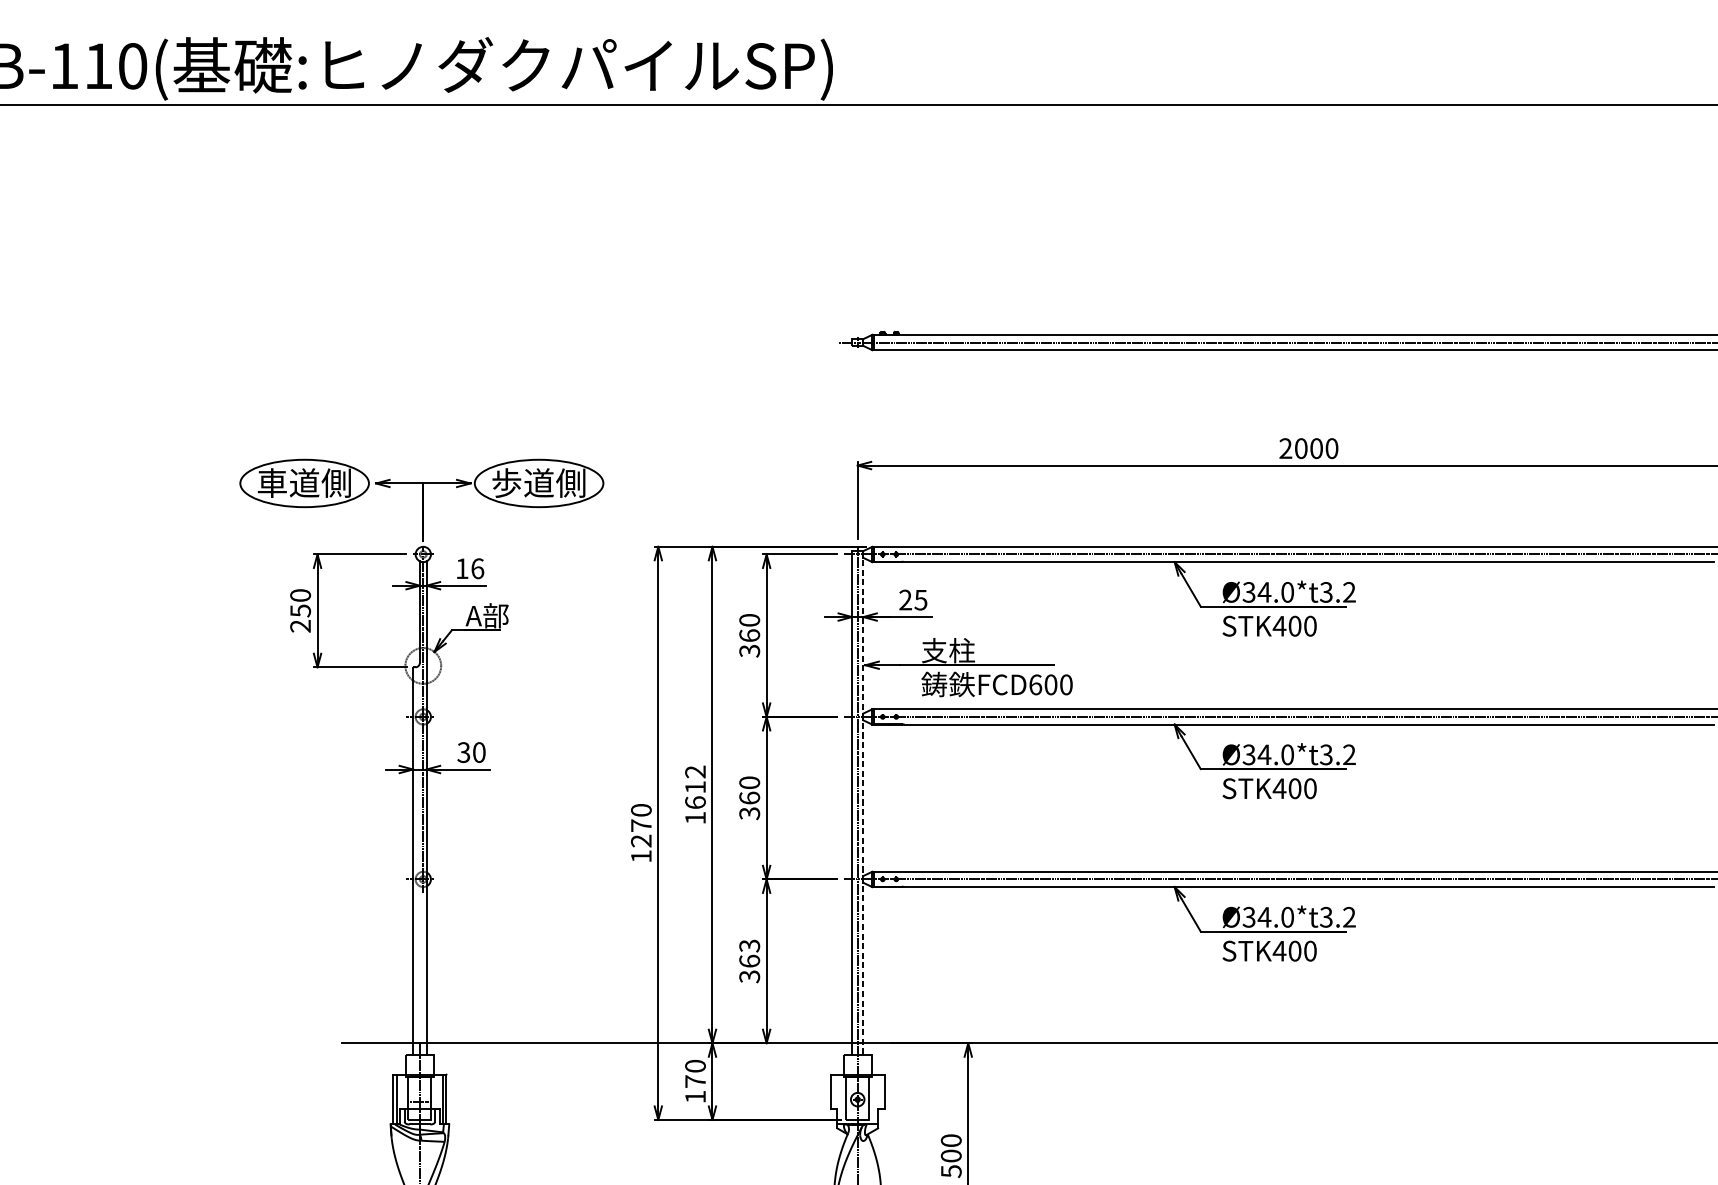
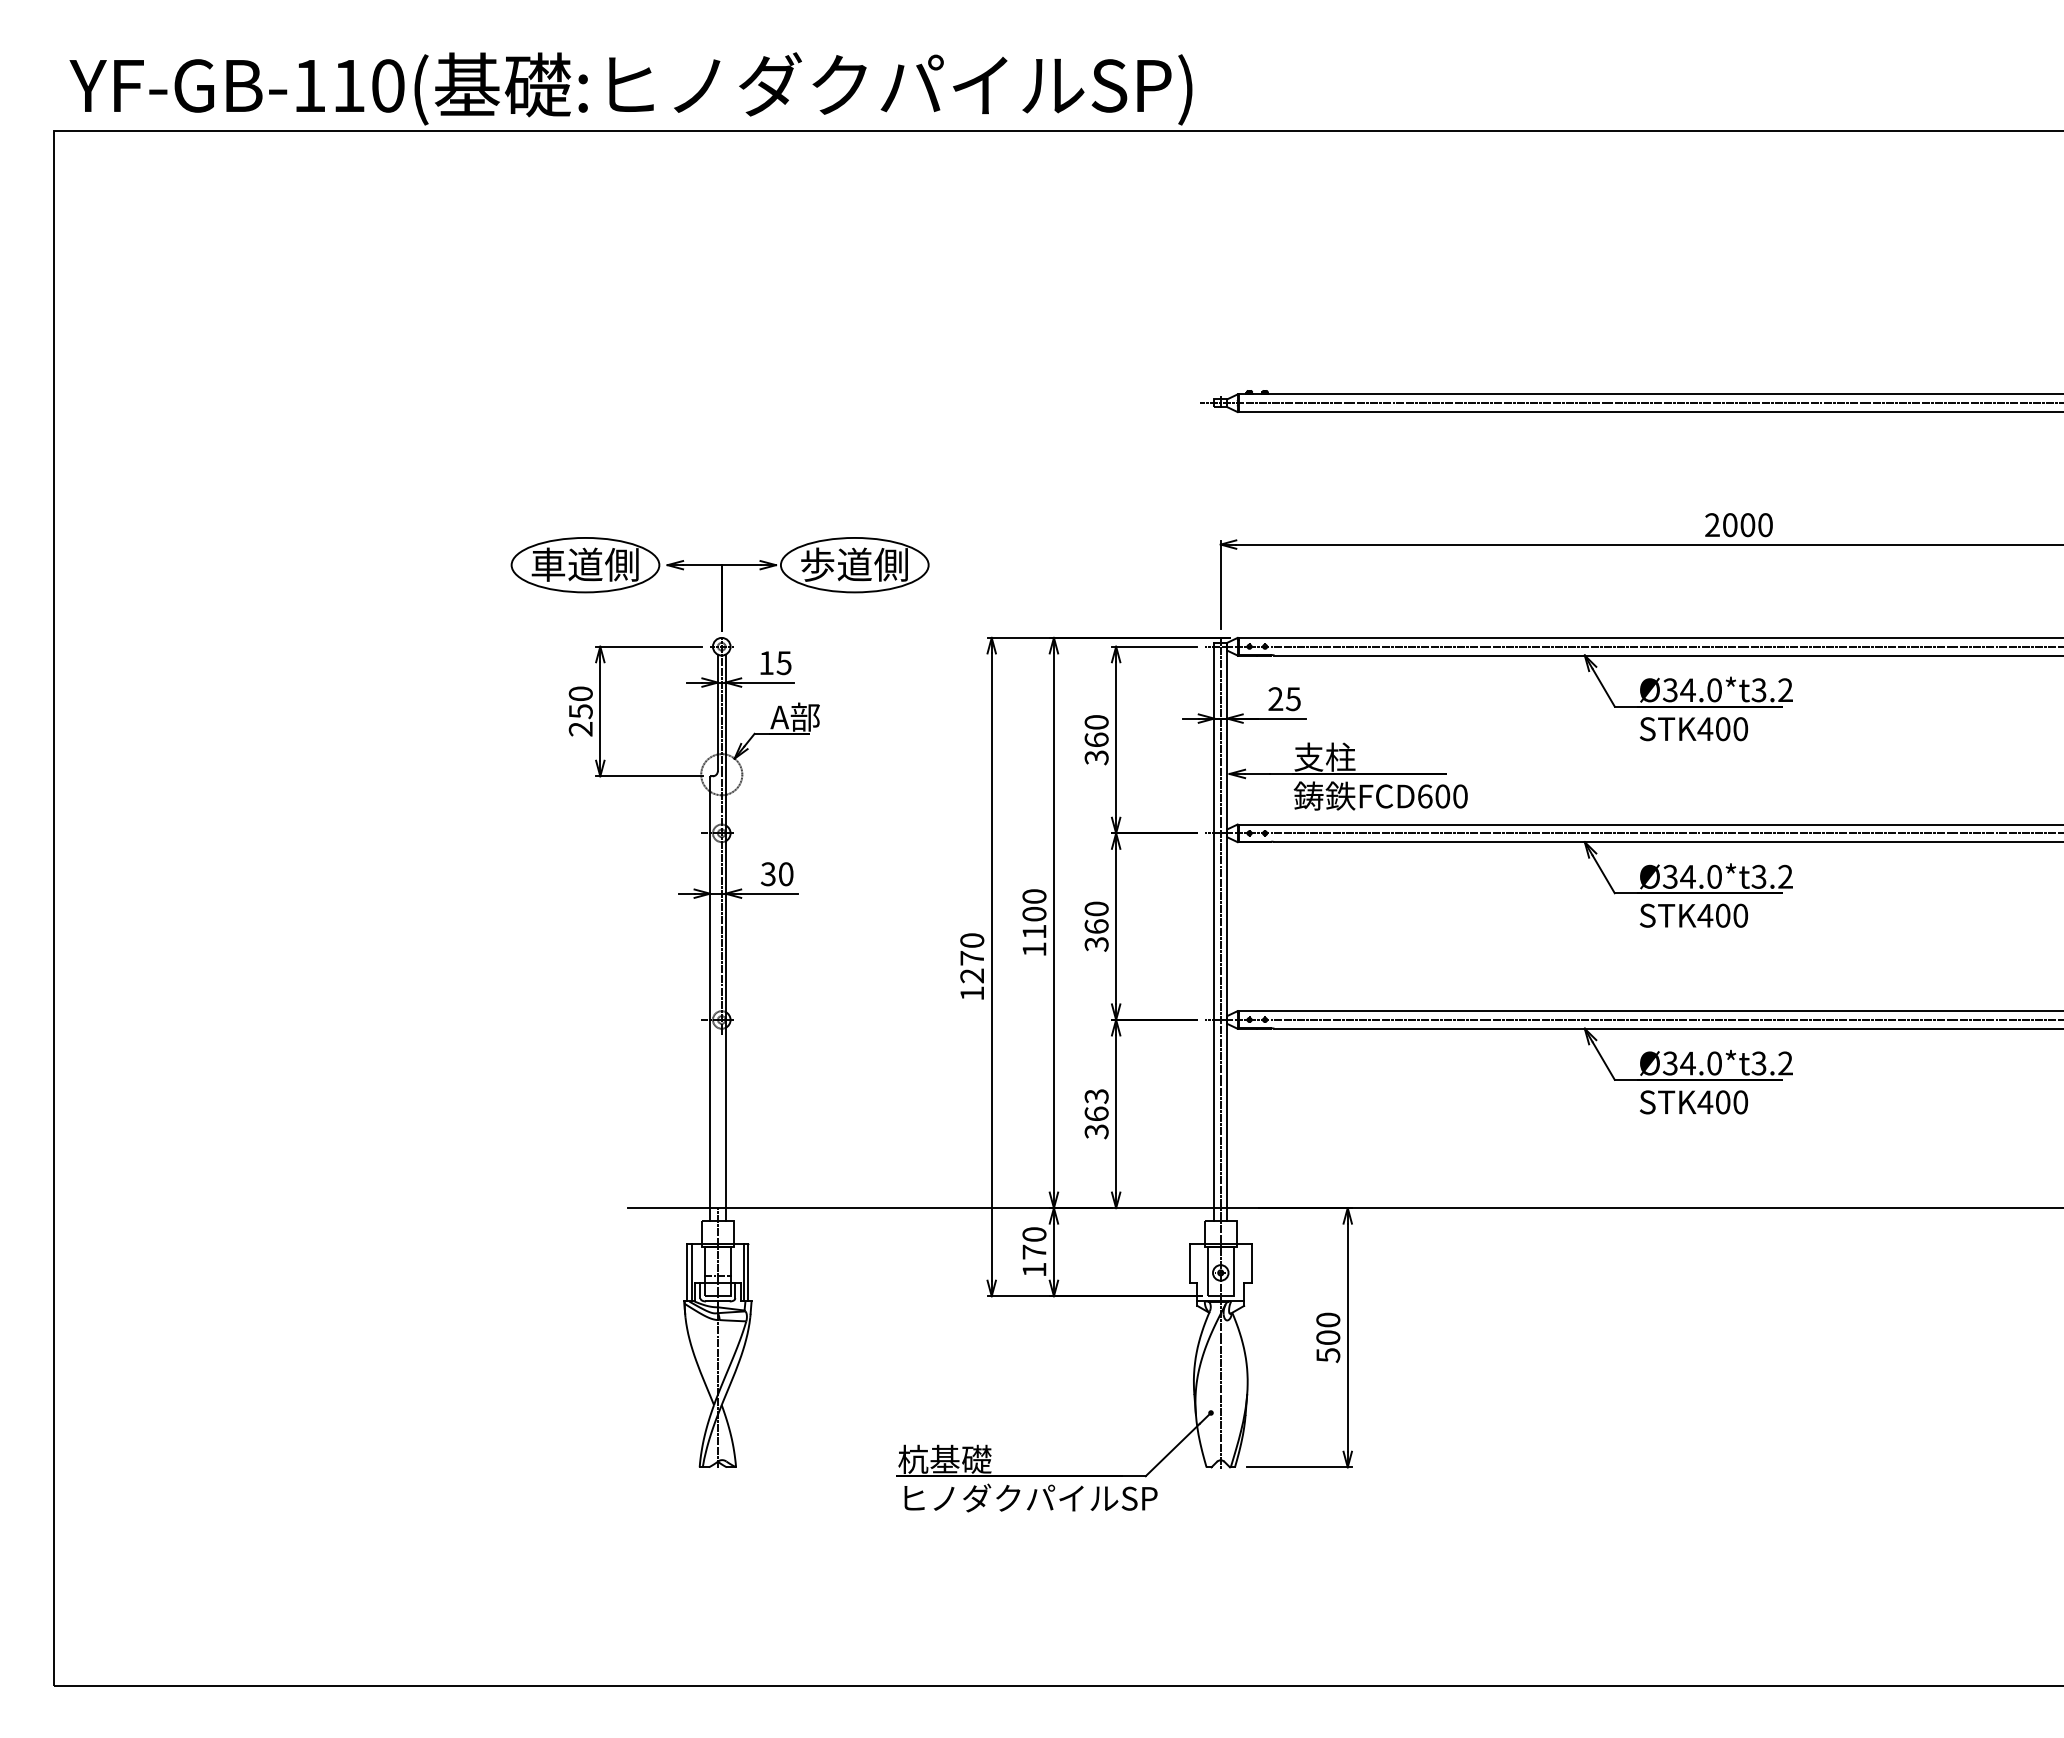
text: (477, 569) -> (783, 663), 16 -> 15
text: (695, 786) -> (1034, 913), 1612 -> 1100
line: (863, 802) -> (1227, 931), dashed -> solid

